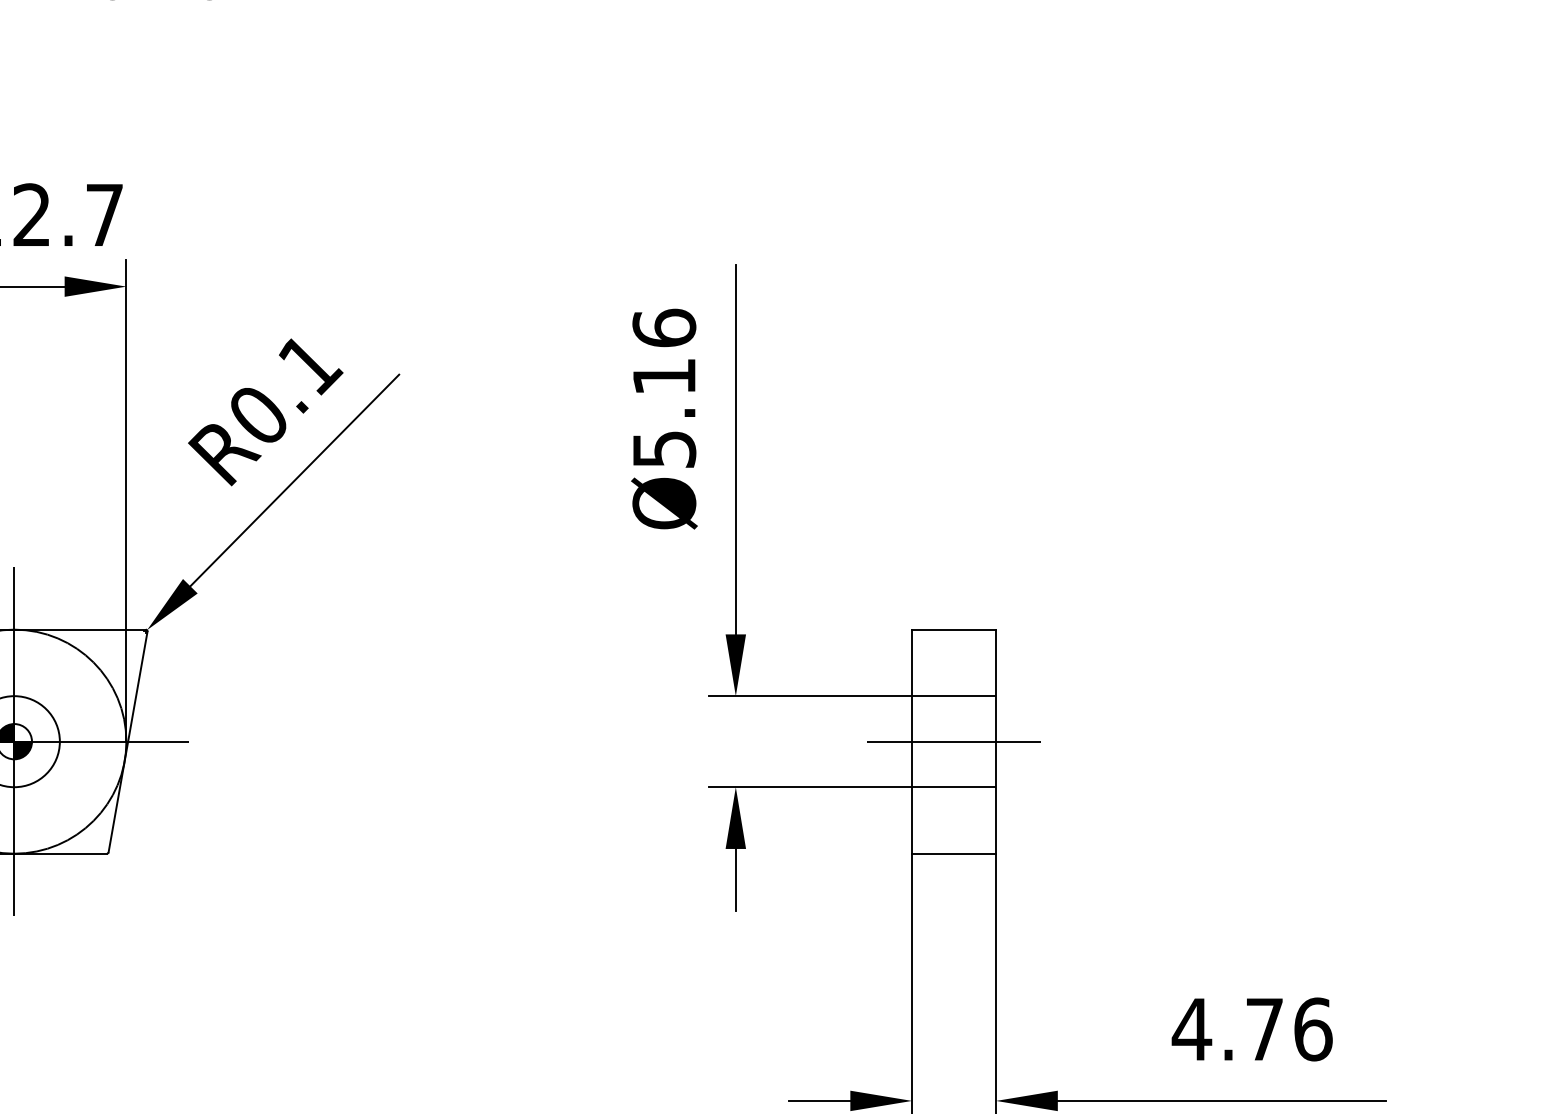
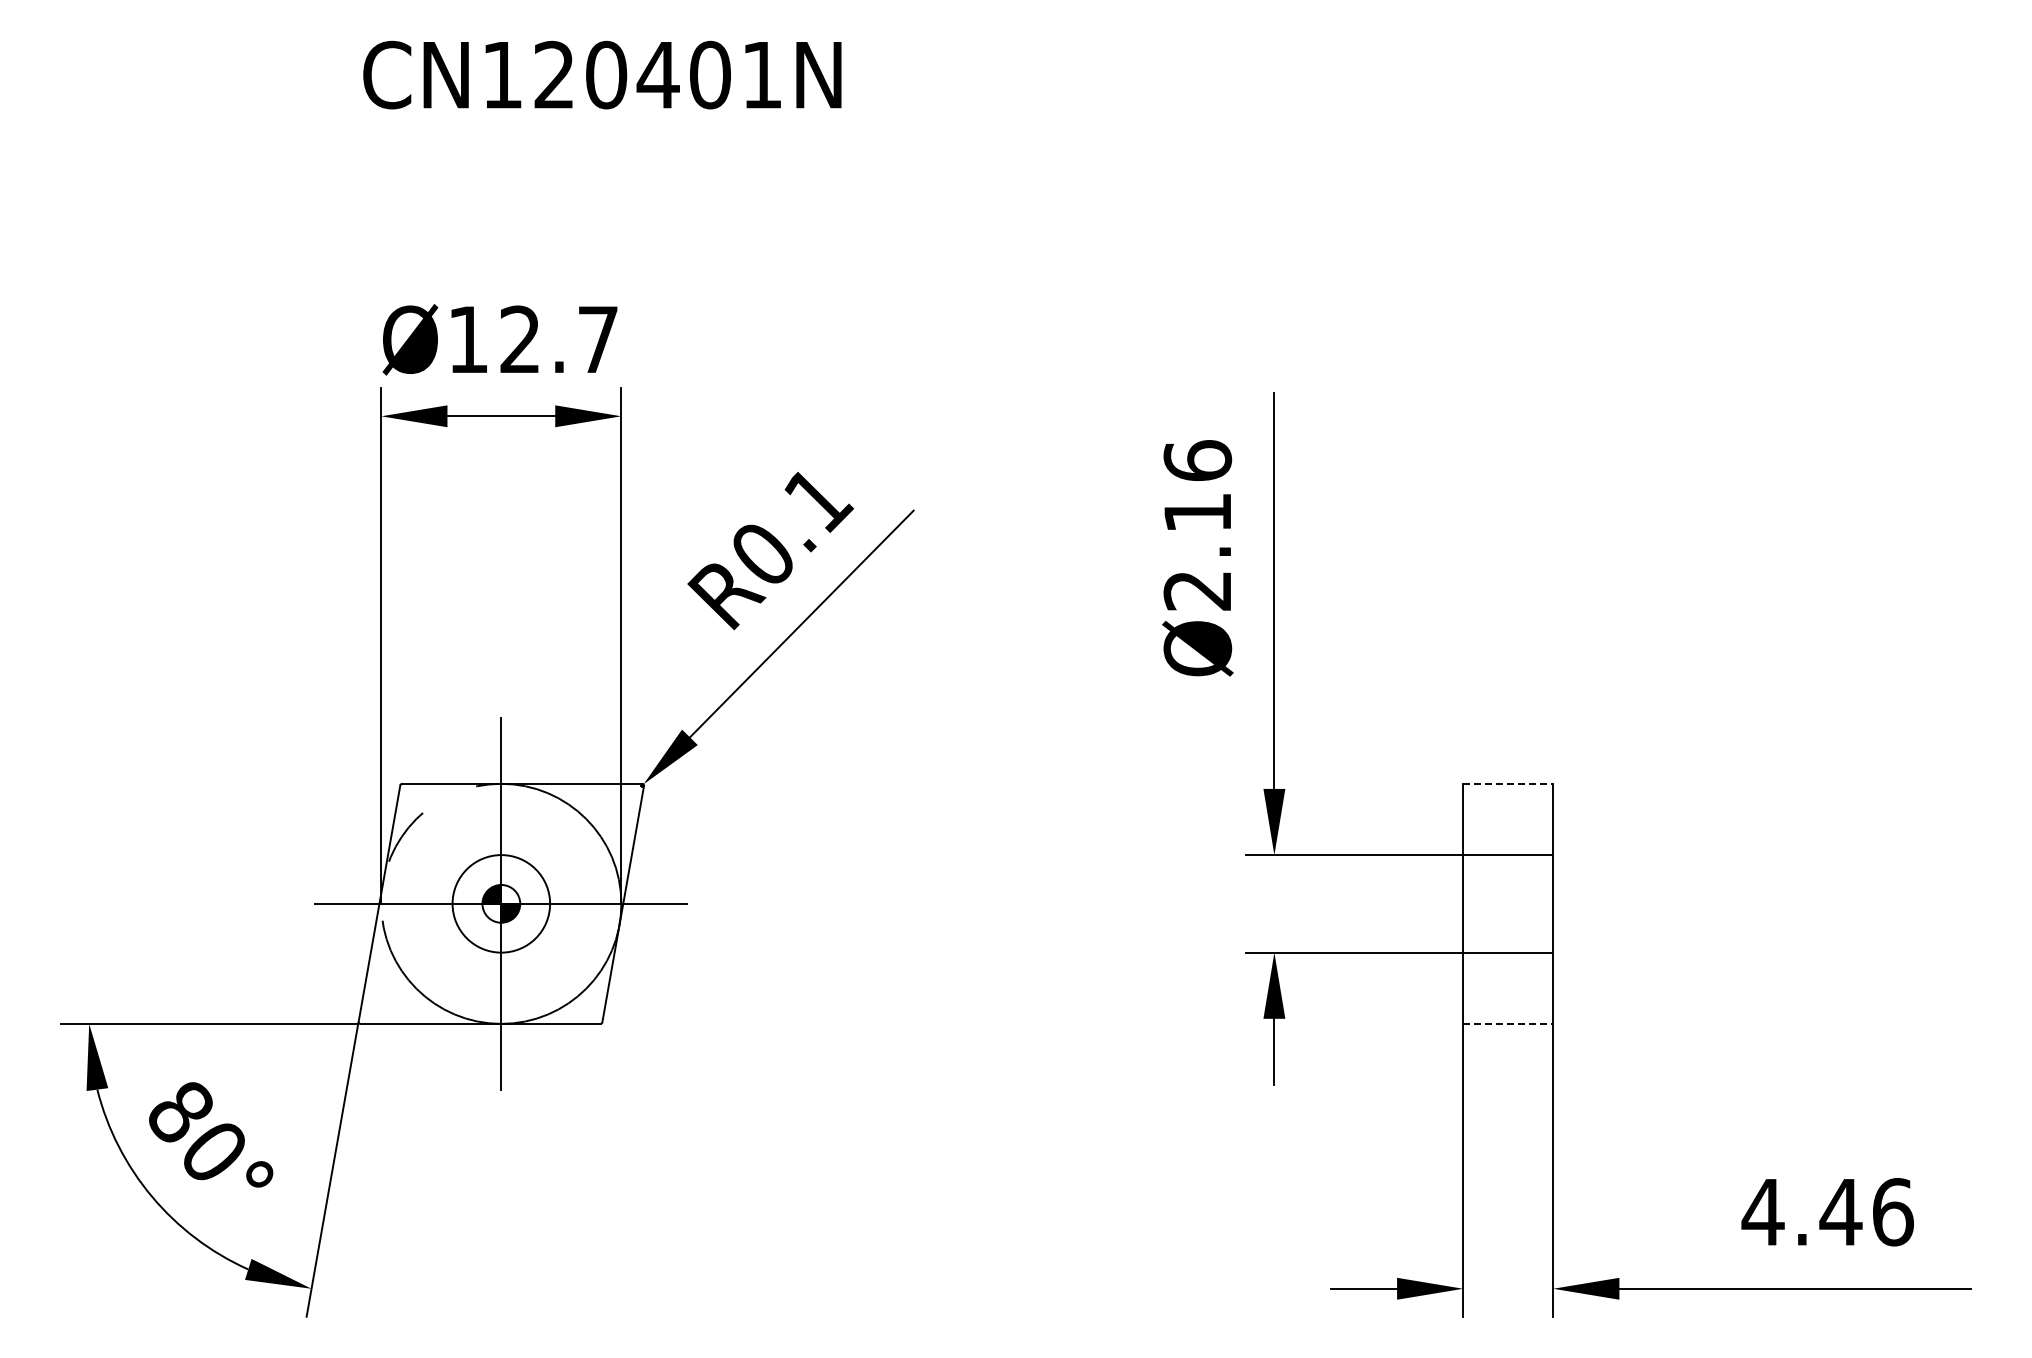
text: (664, 449) -> (1197, 590), Ø5.16 -> Ø2.16
line: (954, 629) -> (1508, 783), solid -> dashed
line: (953, 741) -> (1507, 903), removed
line: (954, 853) -> (1508, 1023), solid -> dashed
text: (1264, 1029) -> (1840, 1212), 4.76 -> 4.46

